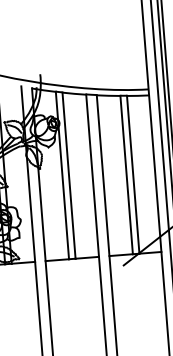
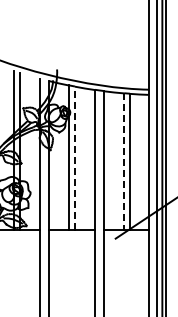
line: (126, 175) -> (124, 161), solid -> dashed
line: (68, 176) -> (74, 158), solid -> dashed

